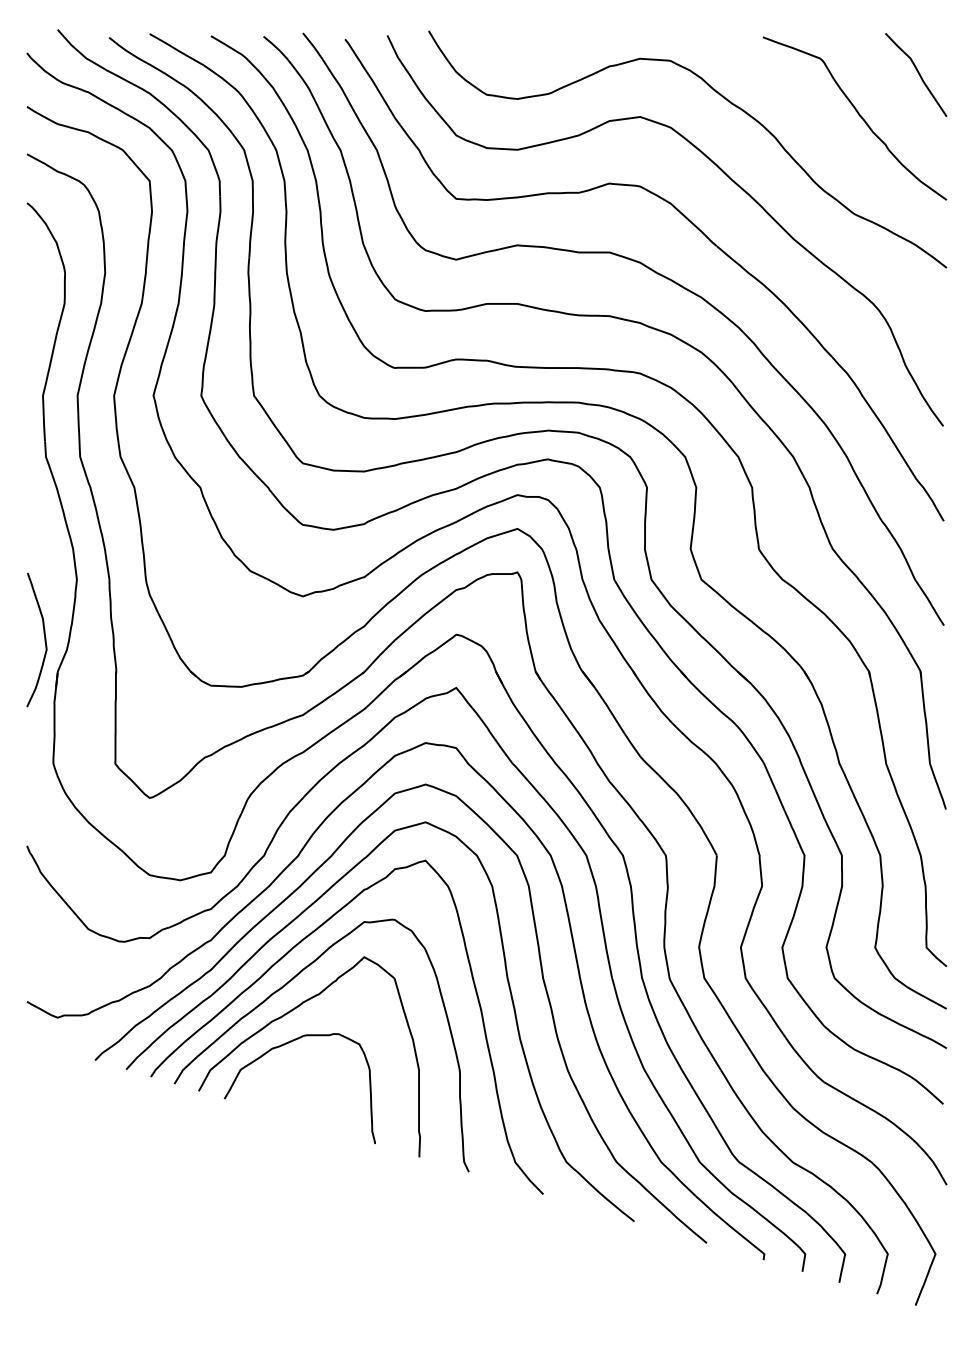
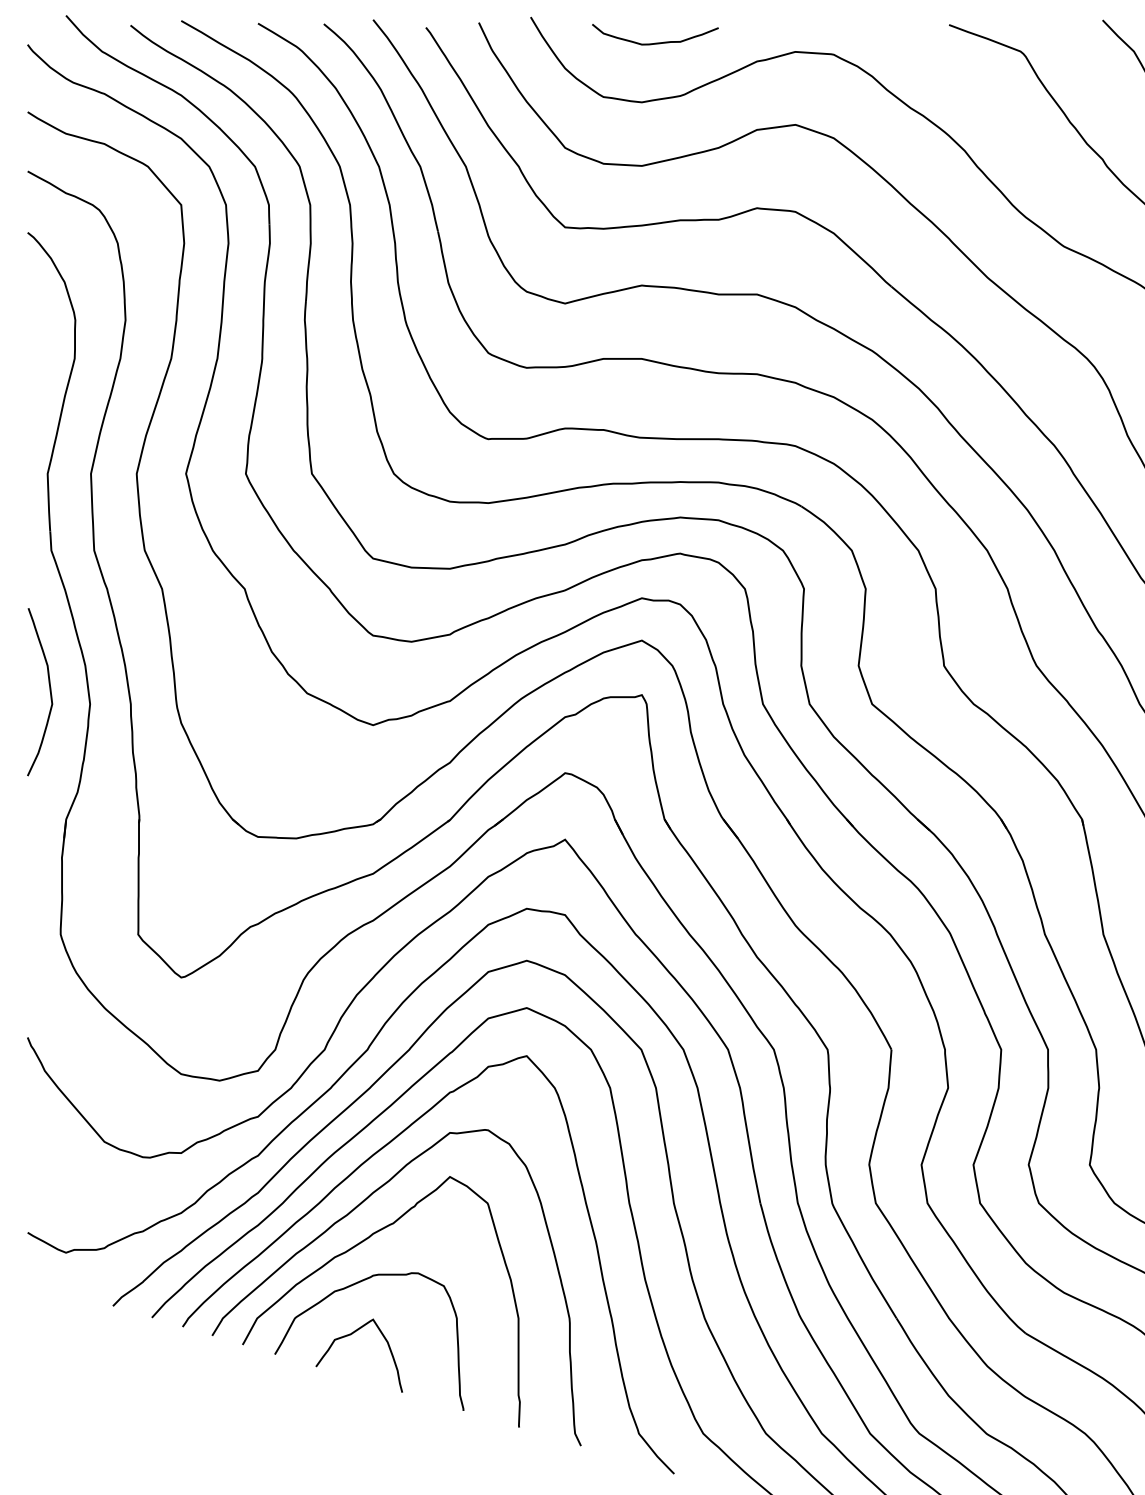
curve: (527, 51) -> (654, 42), added
curve: (44, 639) -> (49, 691), moved
curve: (283, 1084) -> (348, 1336), added

